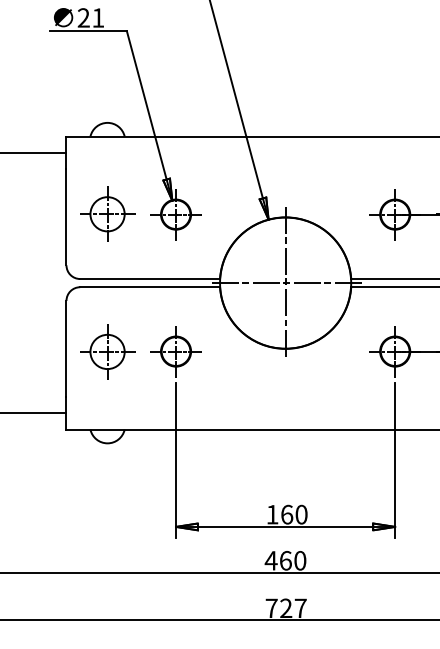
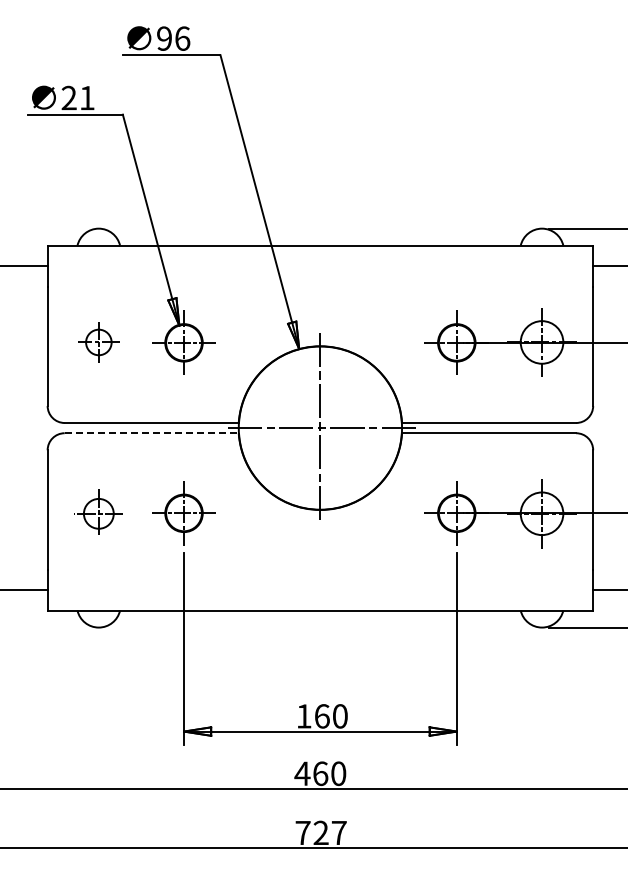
part: (107, 214) -> (98, 342), size x0.6
line: (150, 287) -> (152, 433), solid -> dashed
part: (107, 351) -> (98, 513), size x0.7

